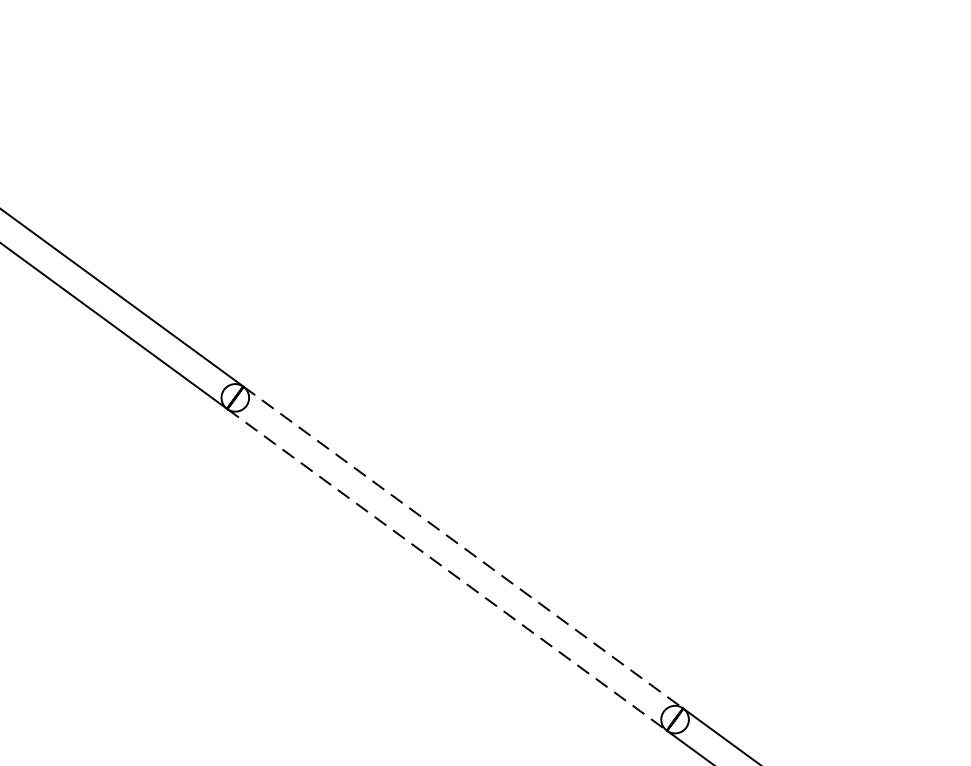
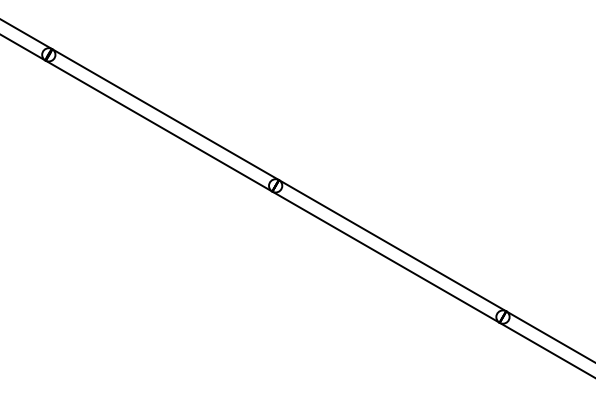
line: (465, 547) -> (393, 245), dashed -> solid
line: (448, 570) -> (386, 257), dashed -> solid

